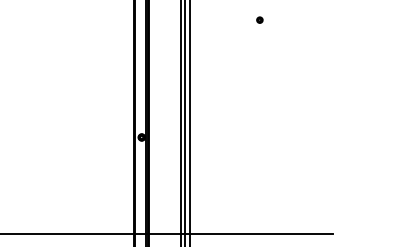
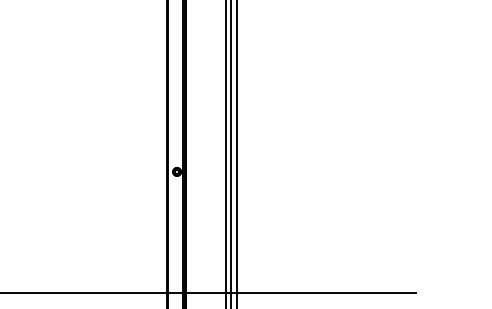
part: (259, 20) -> (324, 25), removed

